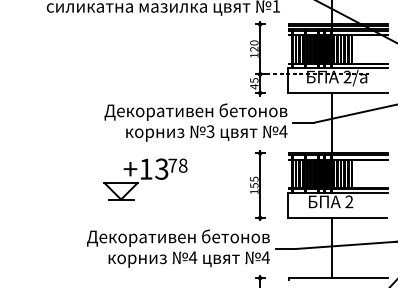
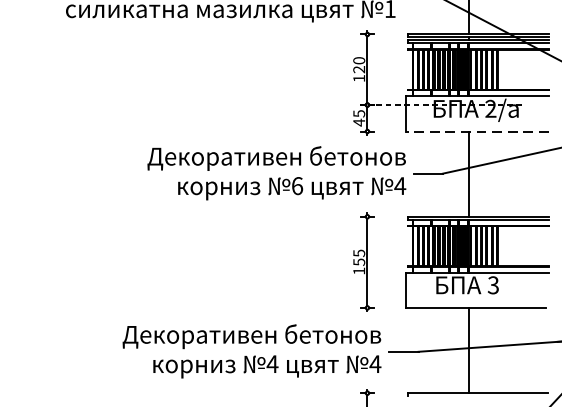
line: (337, 93) -> (476, 132), solid -> dashed
text: (210, 131) -> (297, 185), 3 -> 6
part: (145, 179) -> (205, 253), removed
text: (349, 202) -> (493, 286), 2 -> 3

